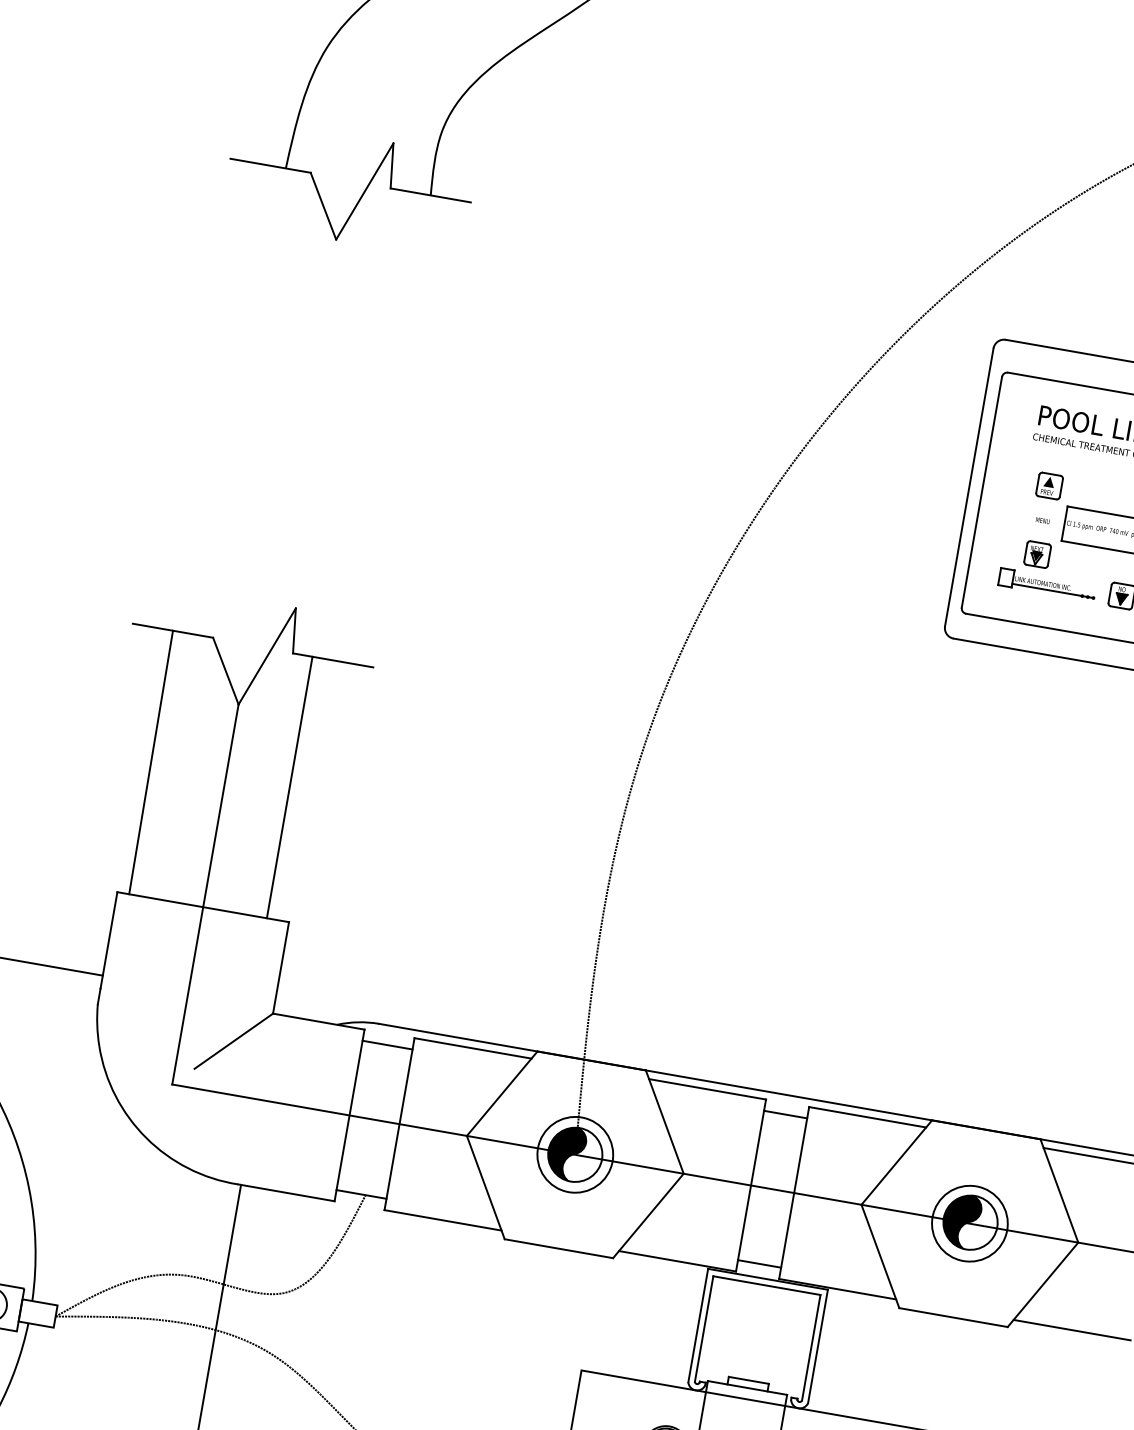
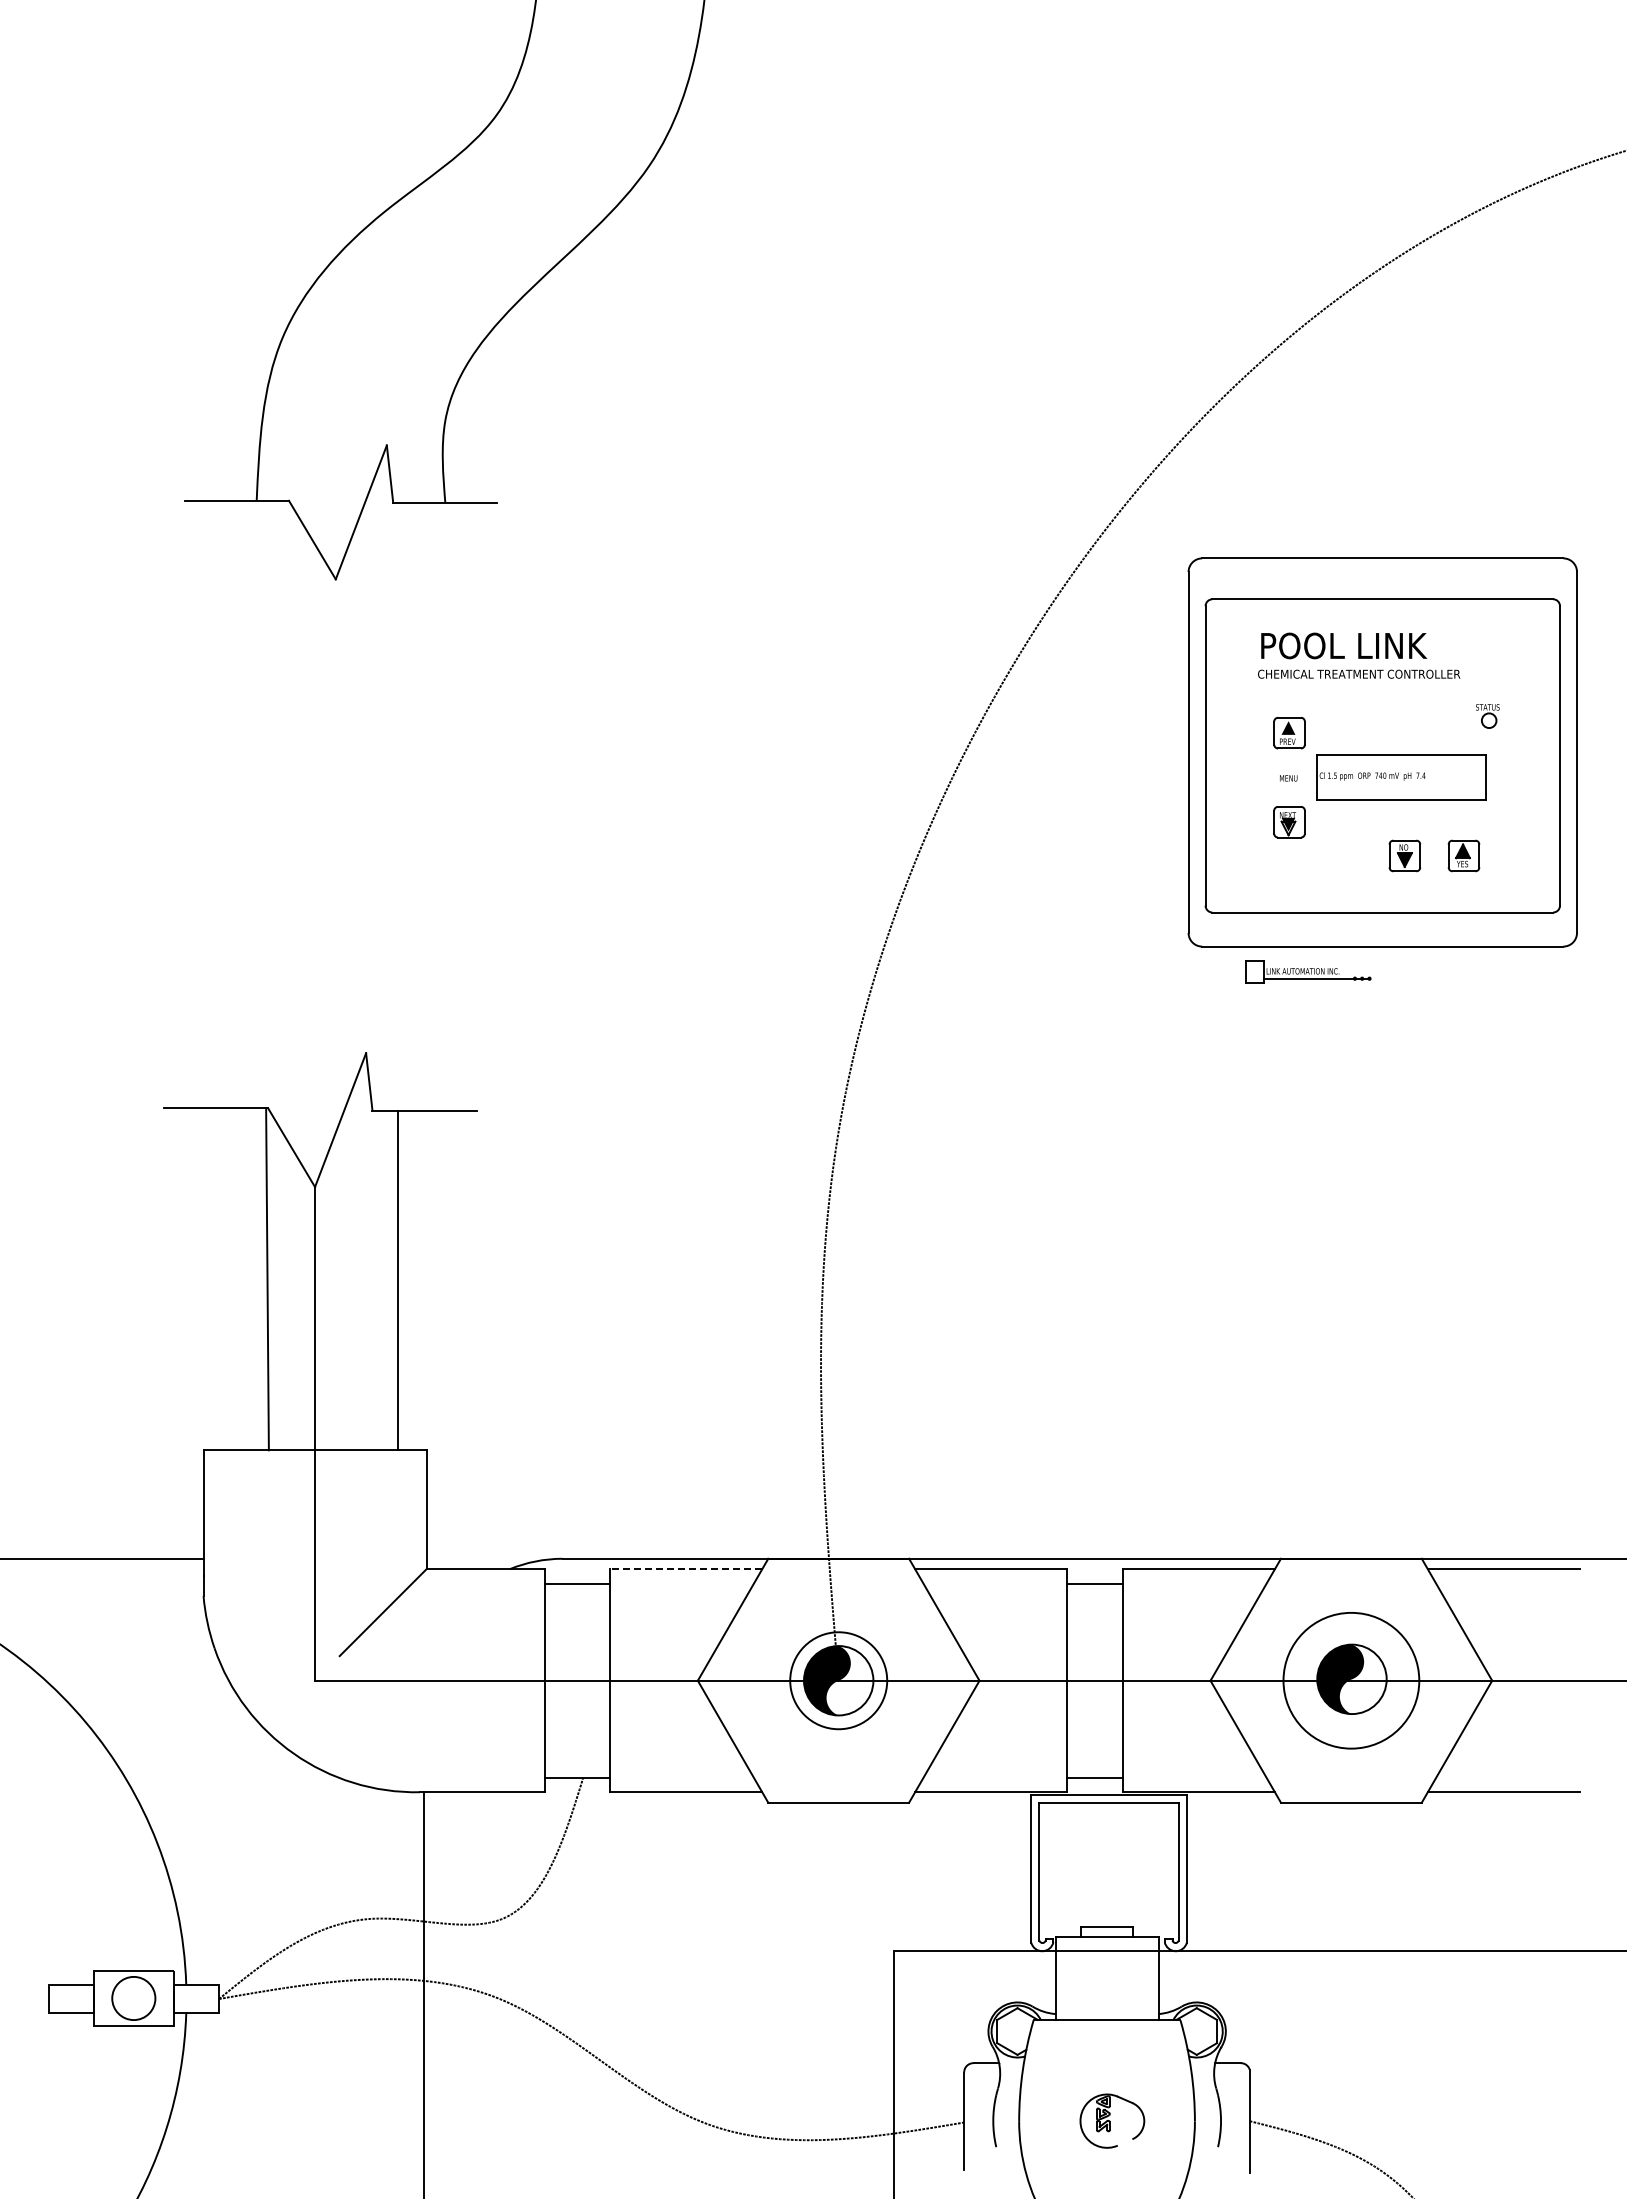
part: (1047, 584) -> (1308, 971), moved
line: (151, 762) -> (267, 1279), moved
line: (472, 1048) -> (685, 1569), solid -> dashed
circle: (969, 1223) -> (1350, 1680), size x1.4

